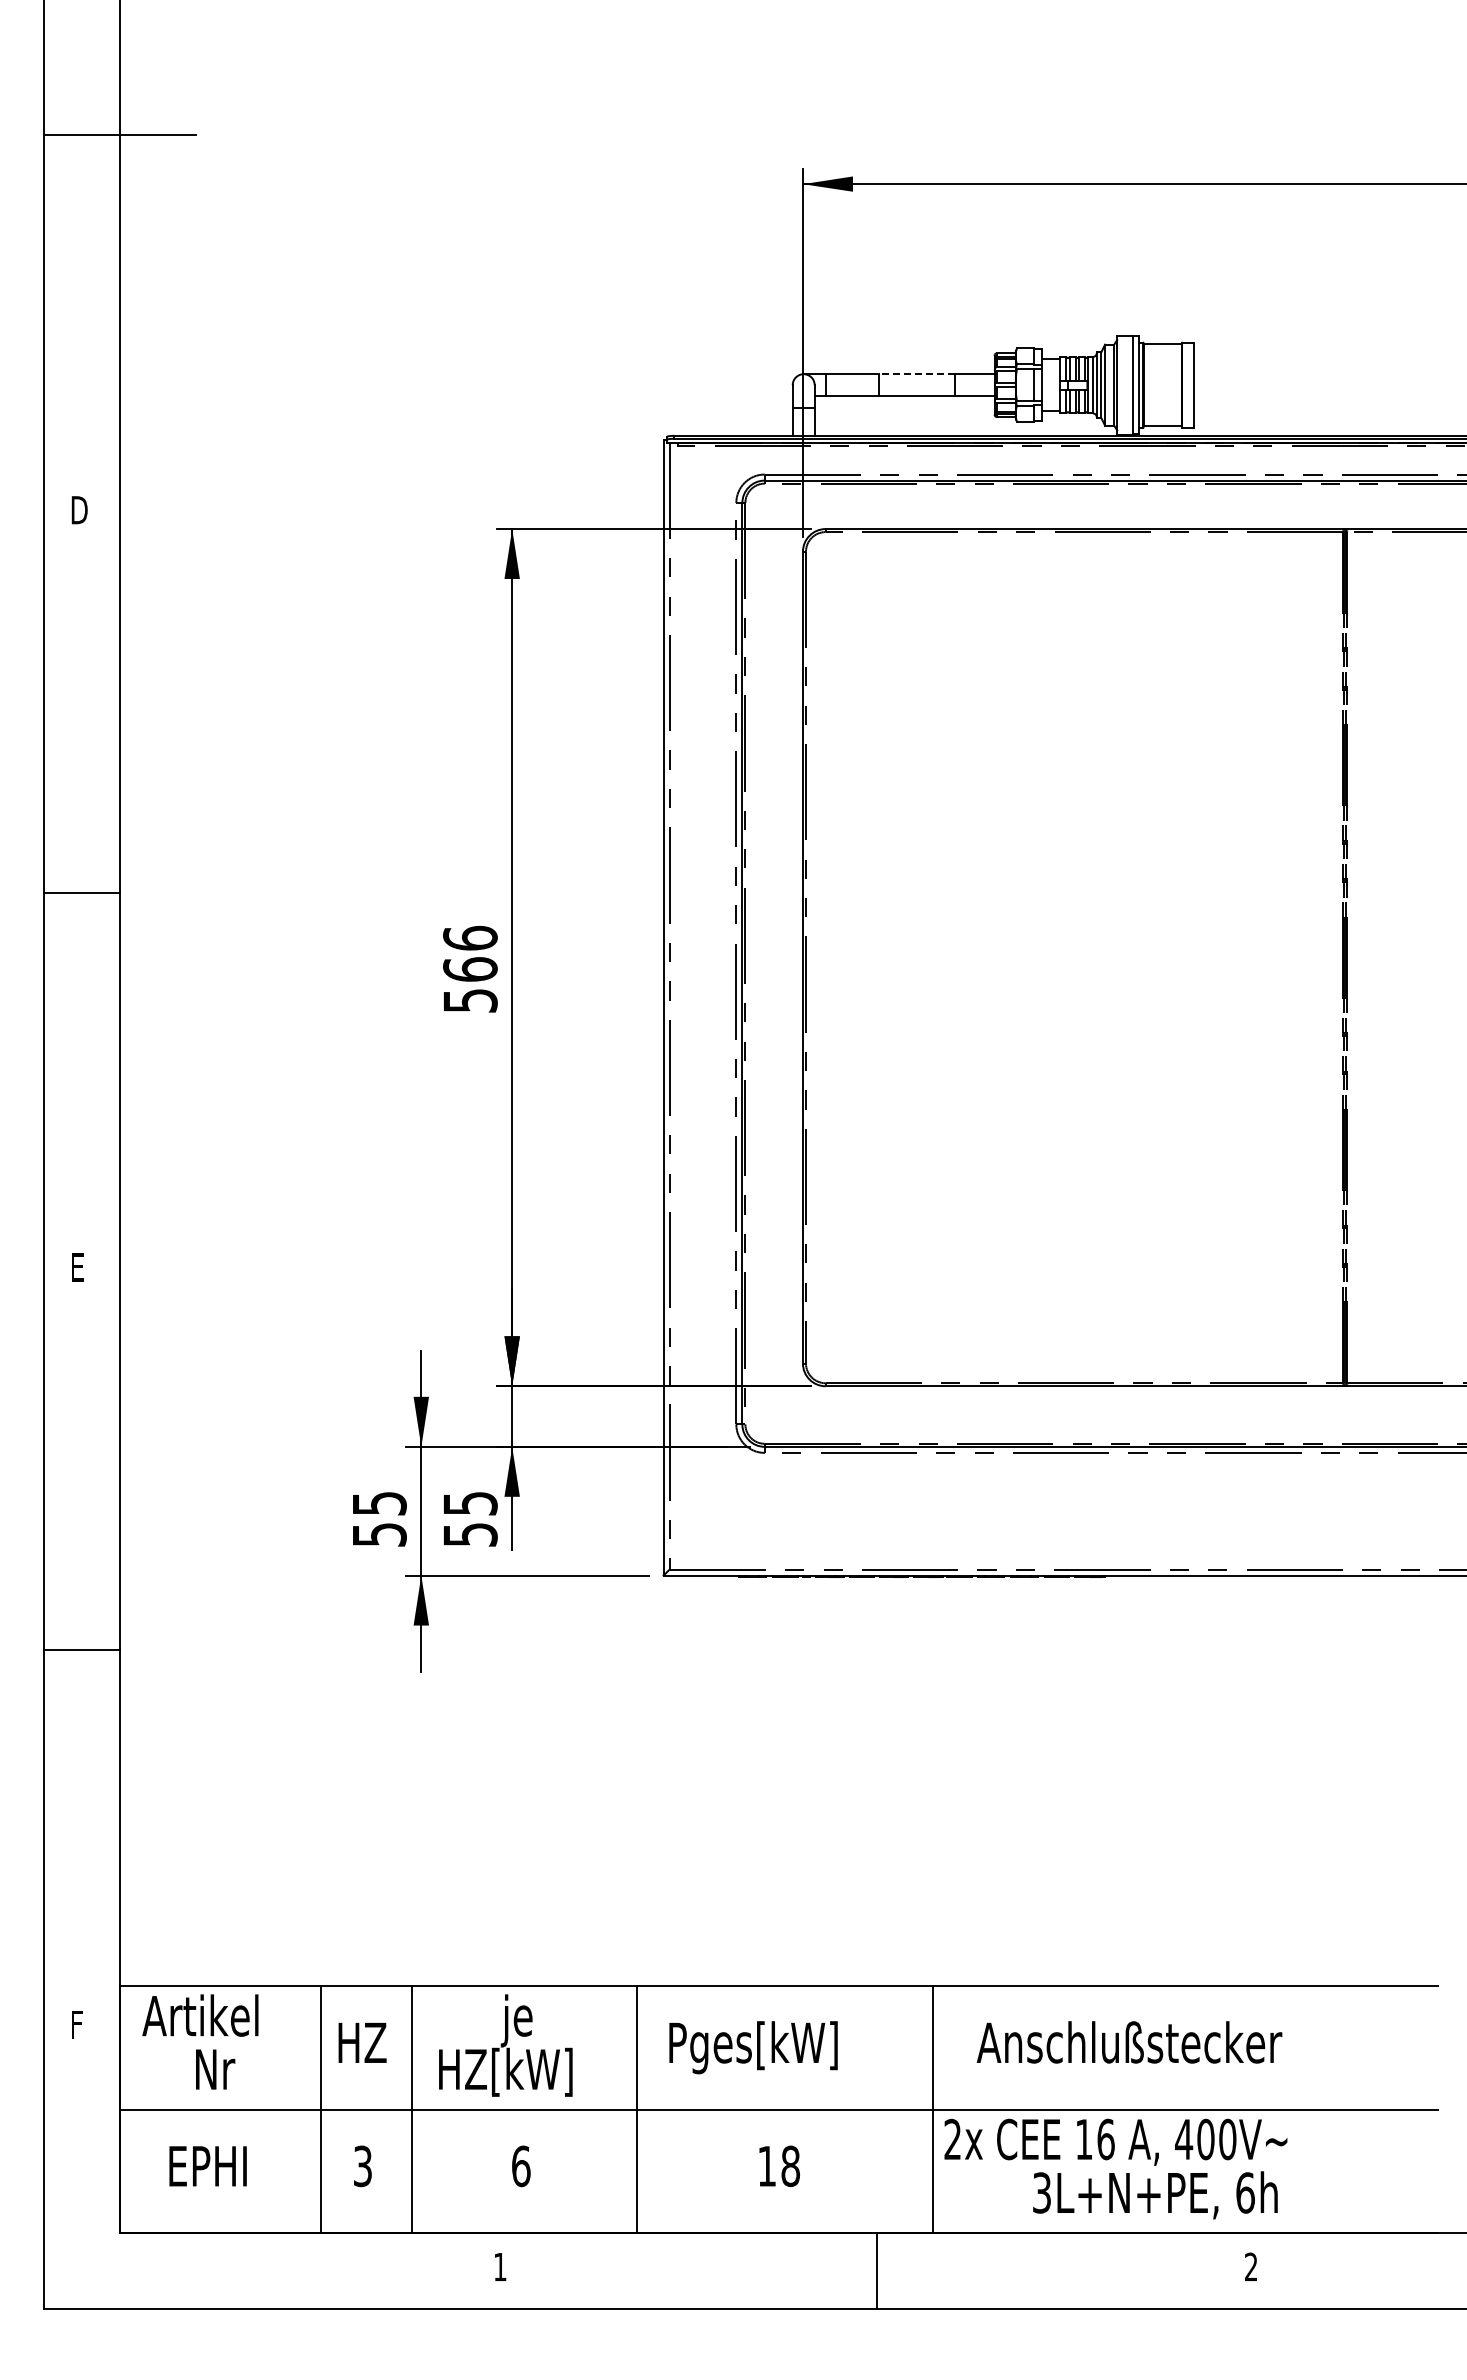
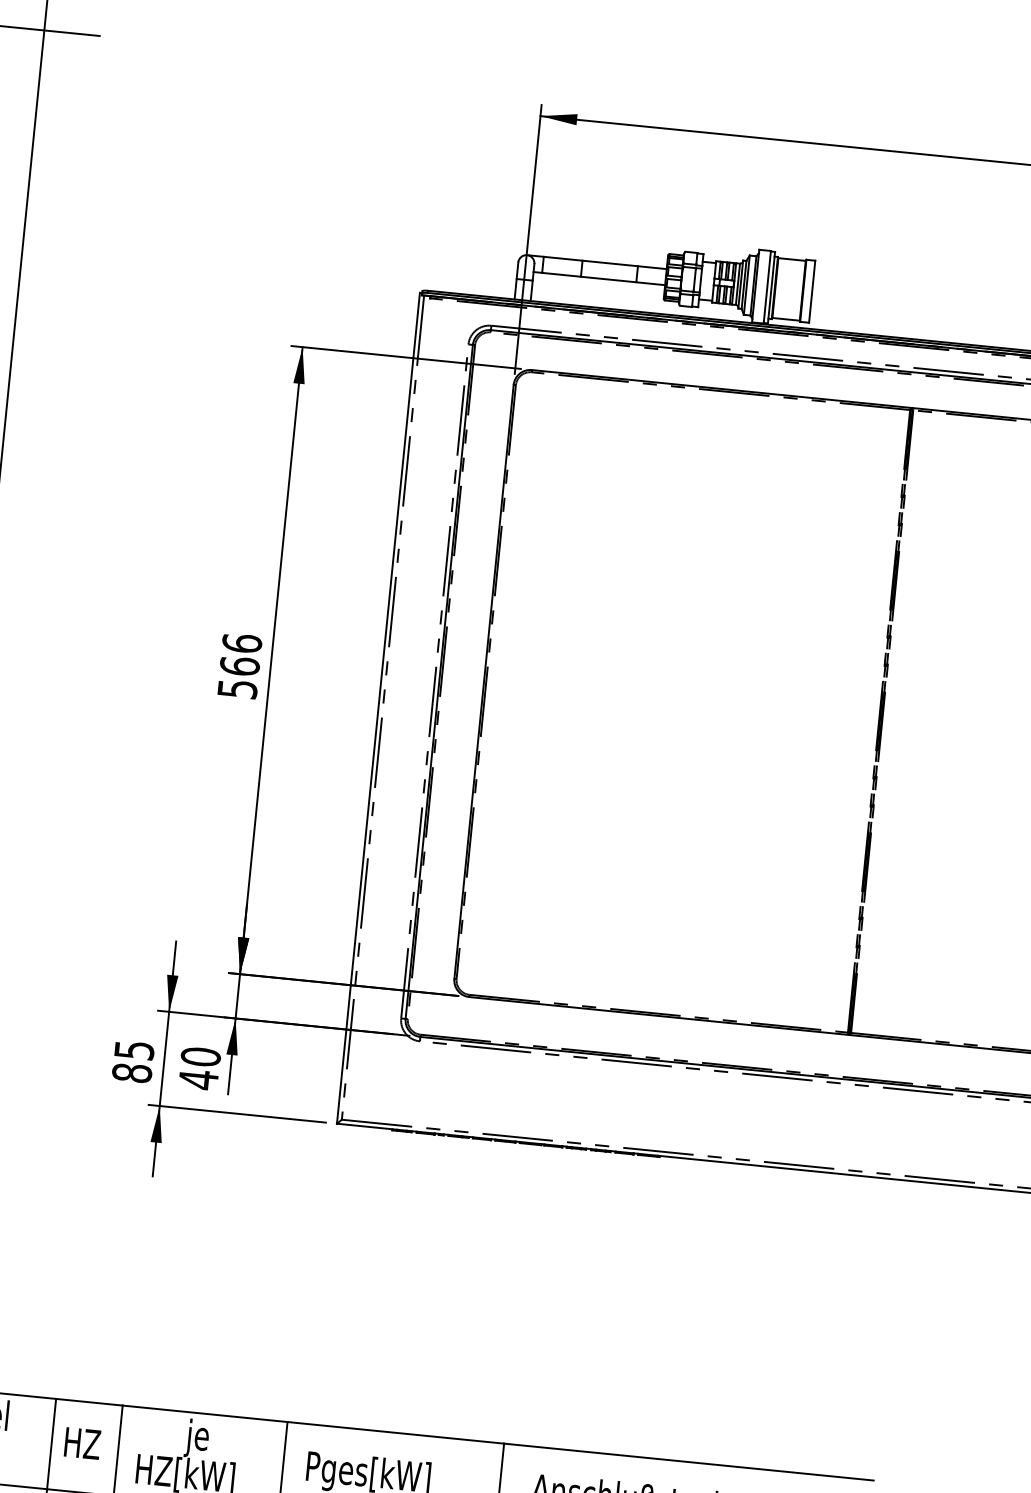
line: (917, 374) -> (610, 263), dashed -> solid
text: (470, 1519) -> (199, 1068), 55 -> 40
text: (379, 1534) -> (132, 1072), 55 -> 85

